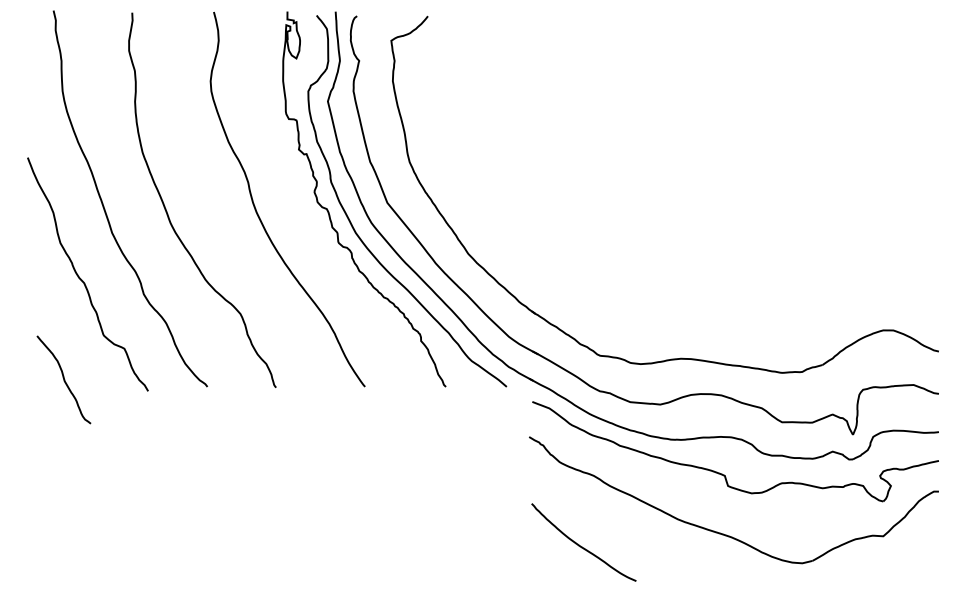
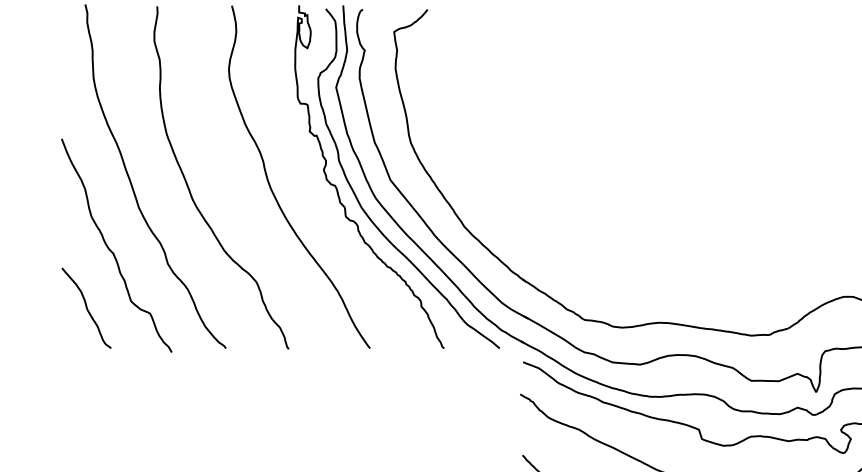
curve: (63, 379) -> (86, 307), moved

